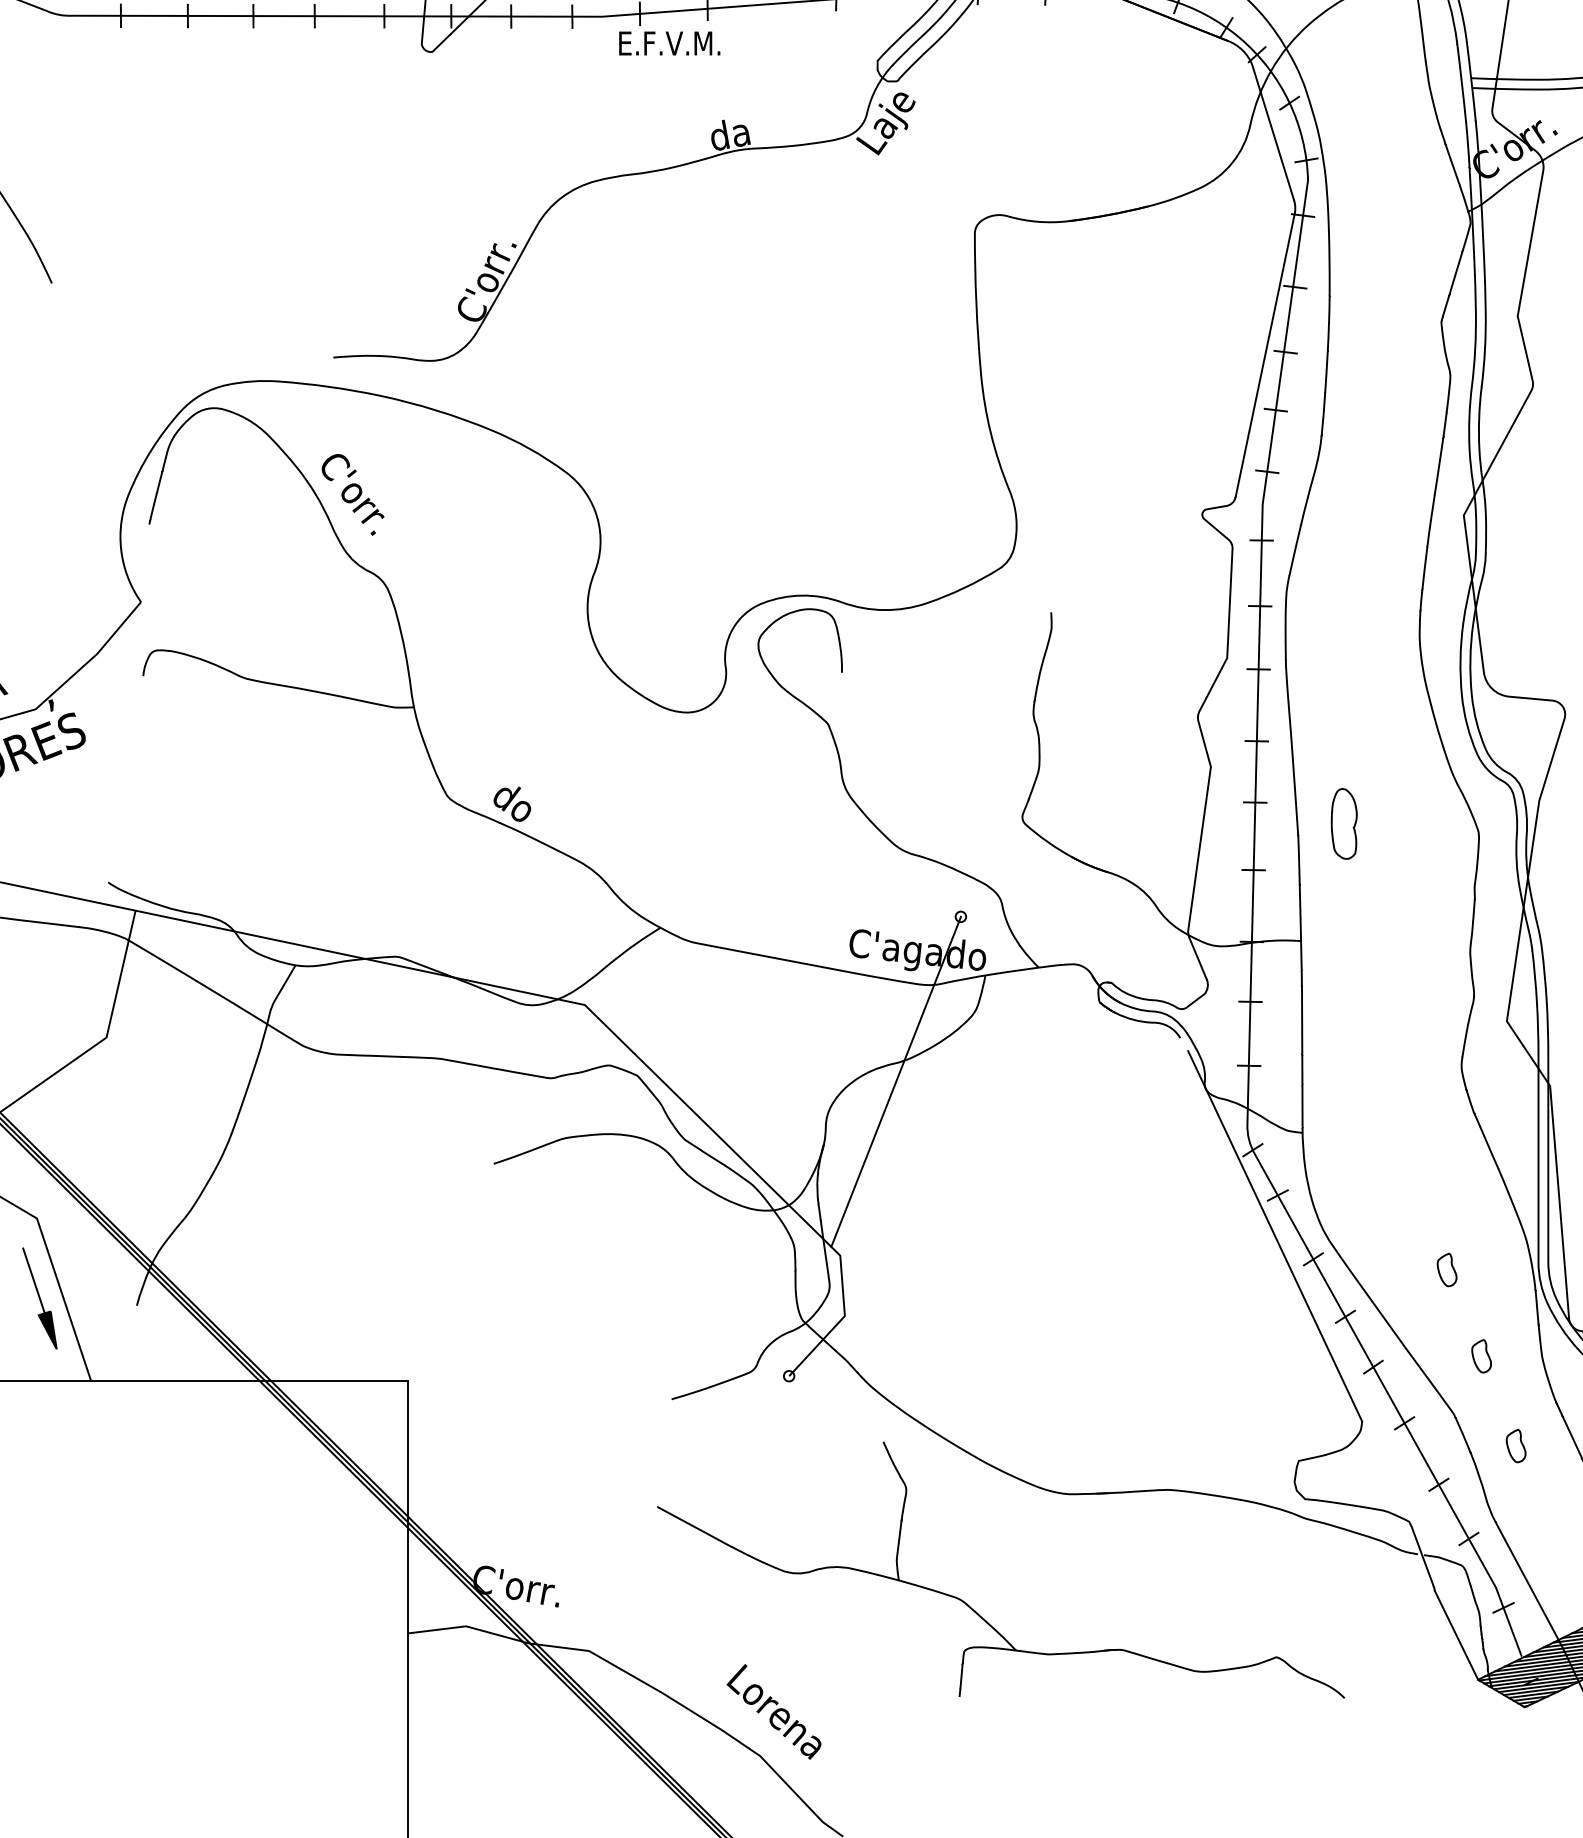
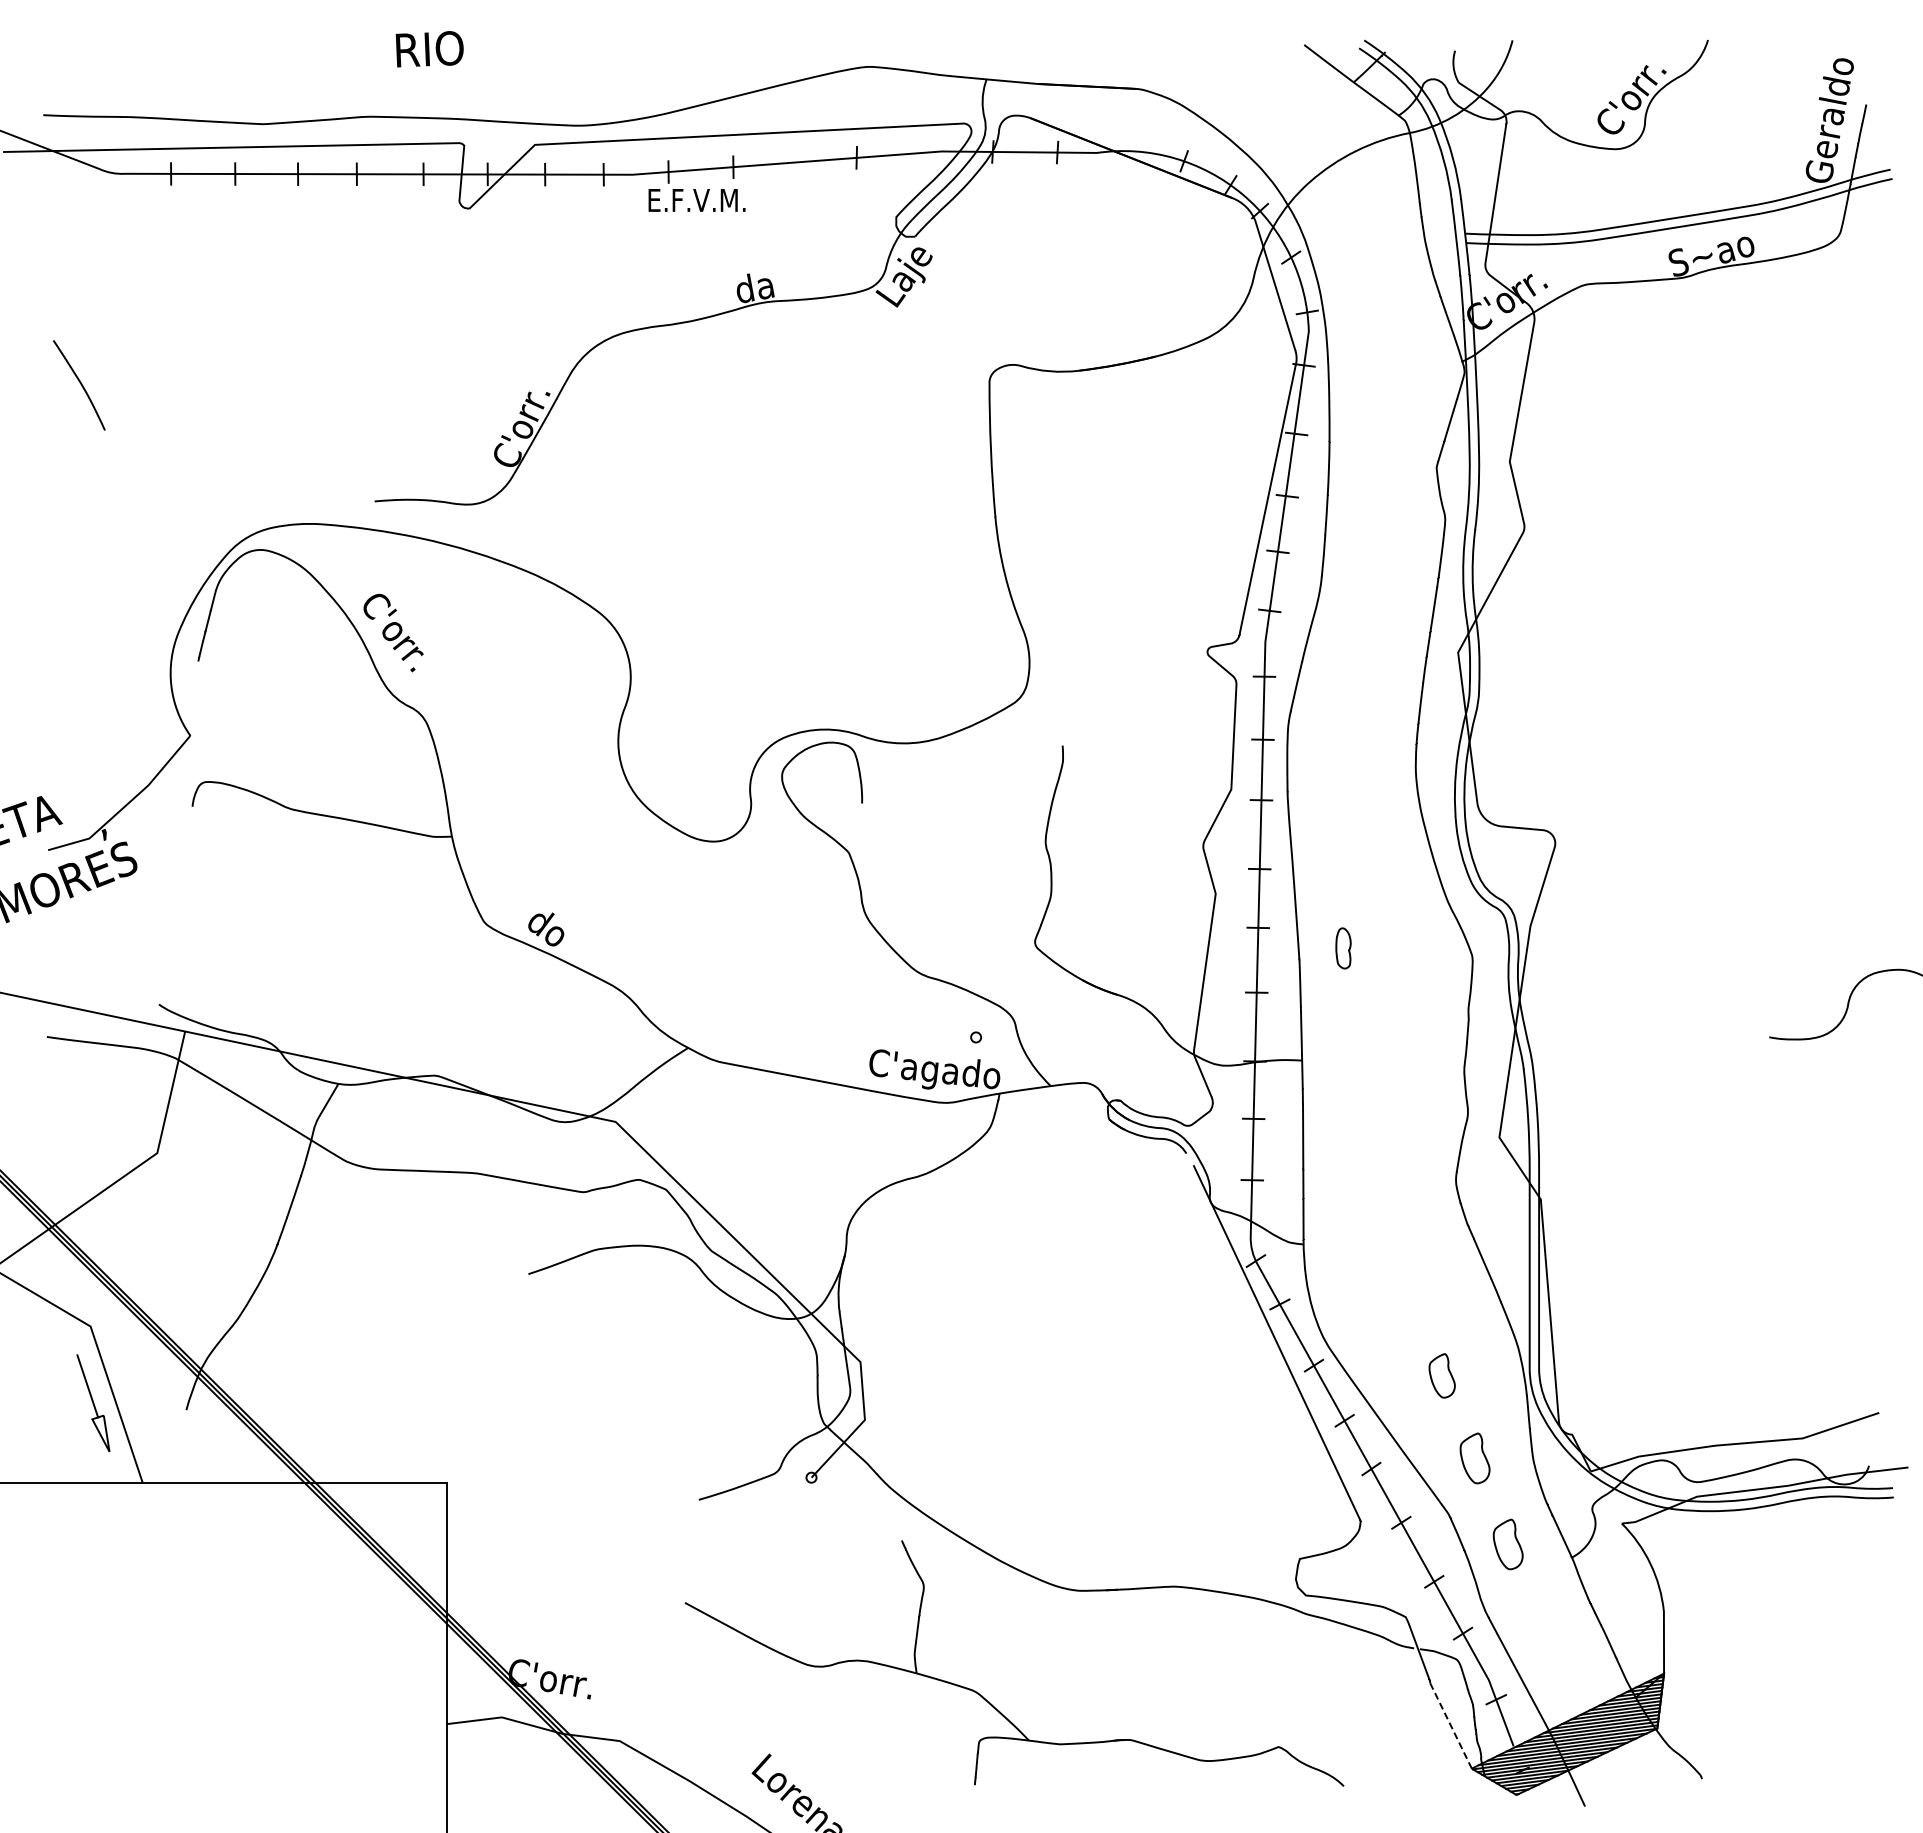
part: (1344, 824) -> (1343, 948), size x0.6
line: (895, 1081) -> (913, 1195), removed
part: (1446, 1269) -> (1441, 1375), size x1.4
fill: (47, 1330) -> (100, 1433), removed
part: (1481, 1356) -> (1475, 1458), size x1.6
part: (1516, 1445) -> (1508, 1544), size x1.6
line: (1455, 1634) -> (1450, 1725), solid -> dashed

